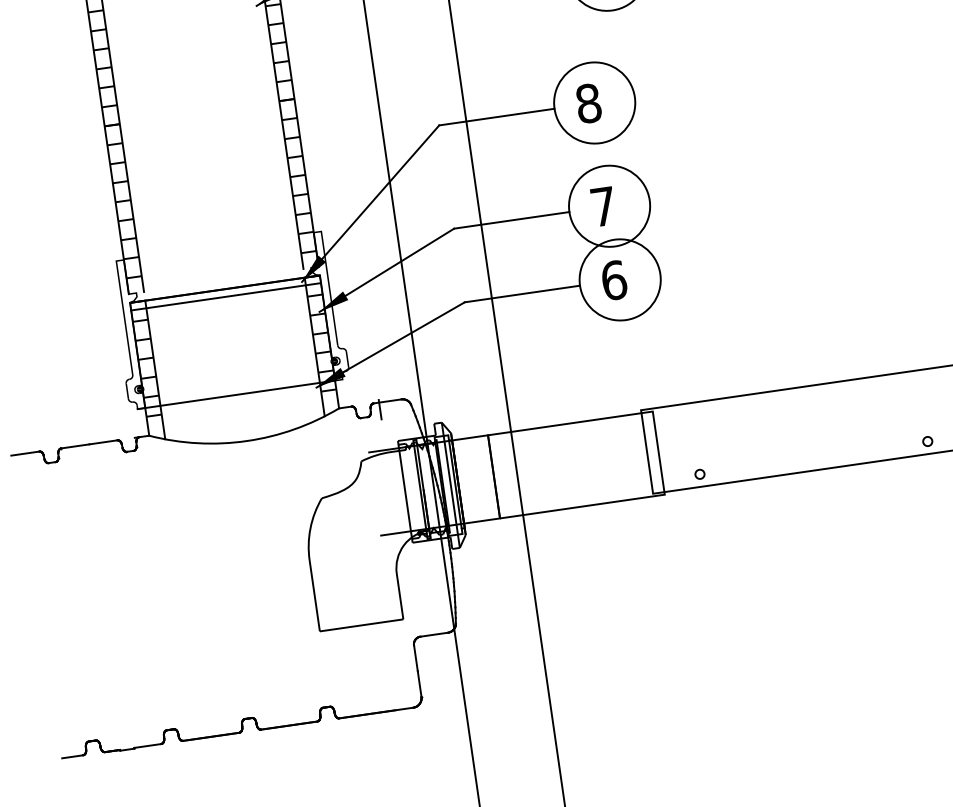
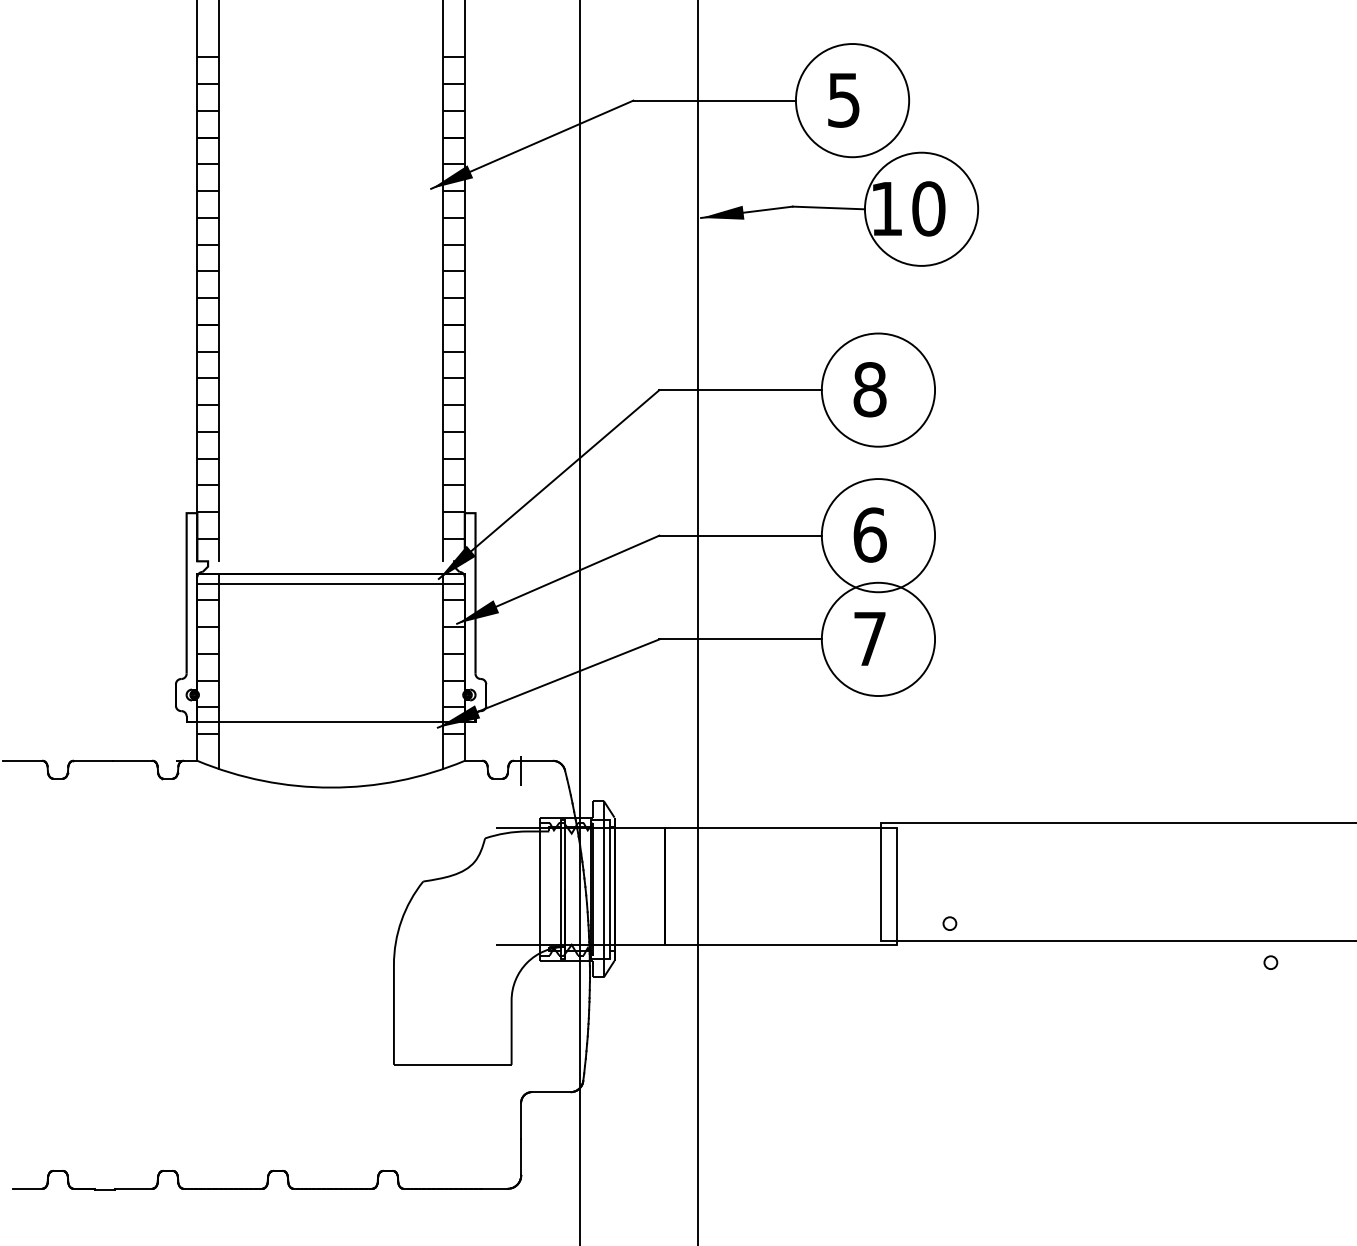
text: (603, 206) -> (869, 534), 7 -> 6
text: (613, 280) -> (869, 638), 6 -> 7
circle: (927, 441) -> (1270, 962), moved

